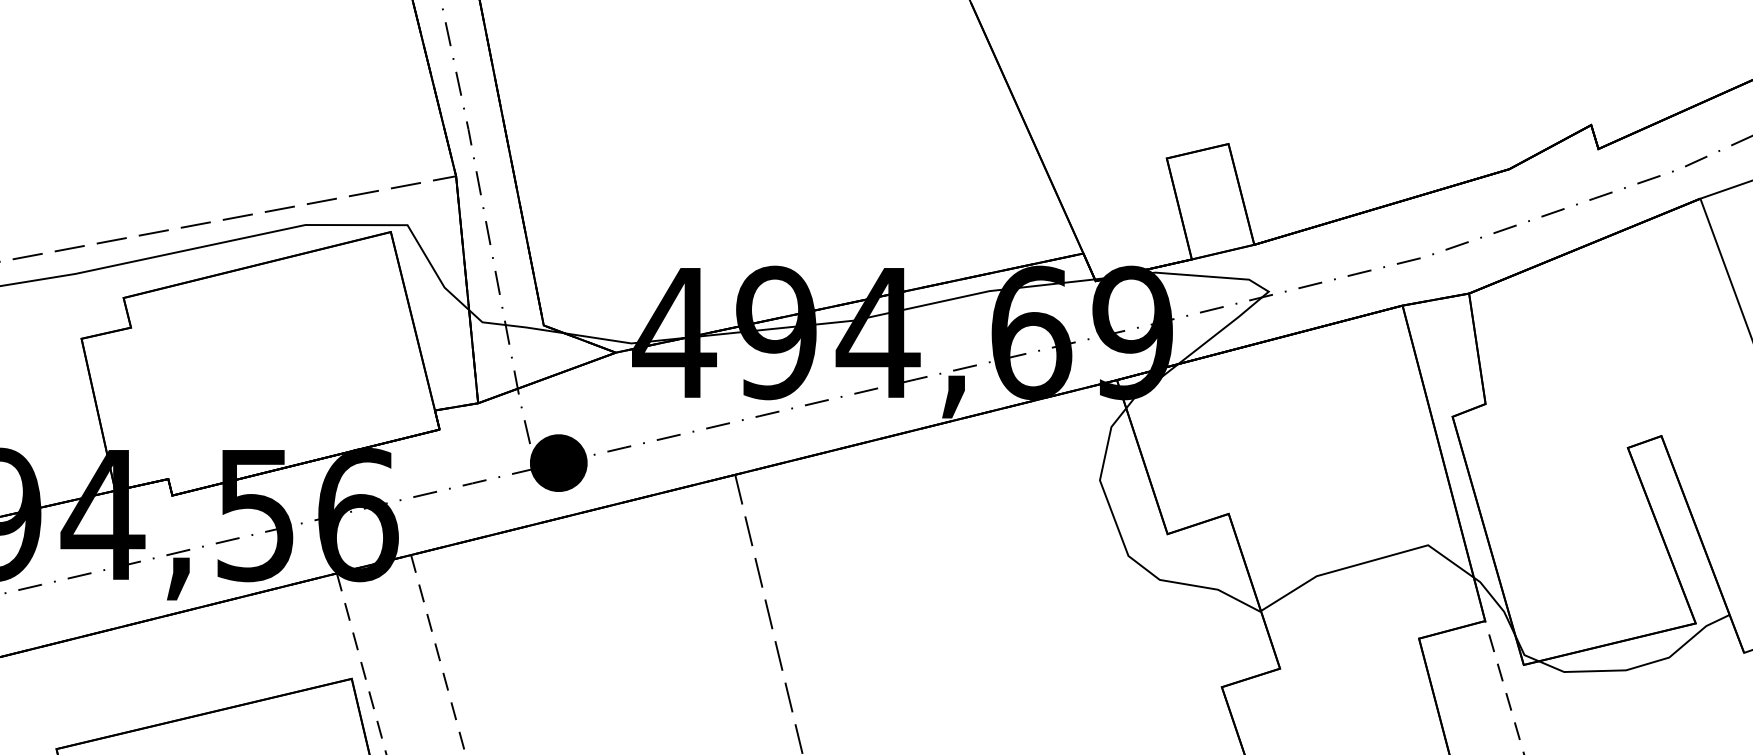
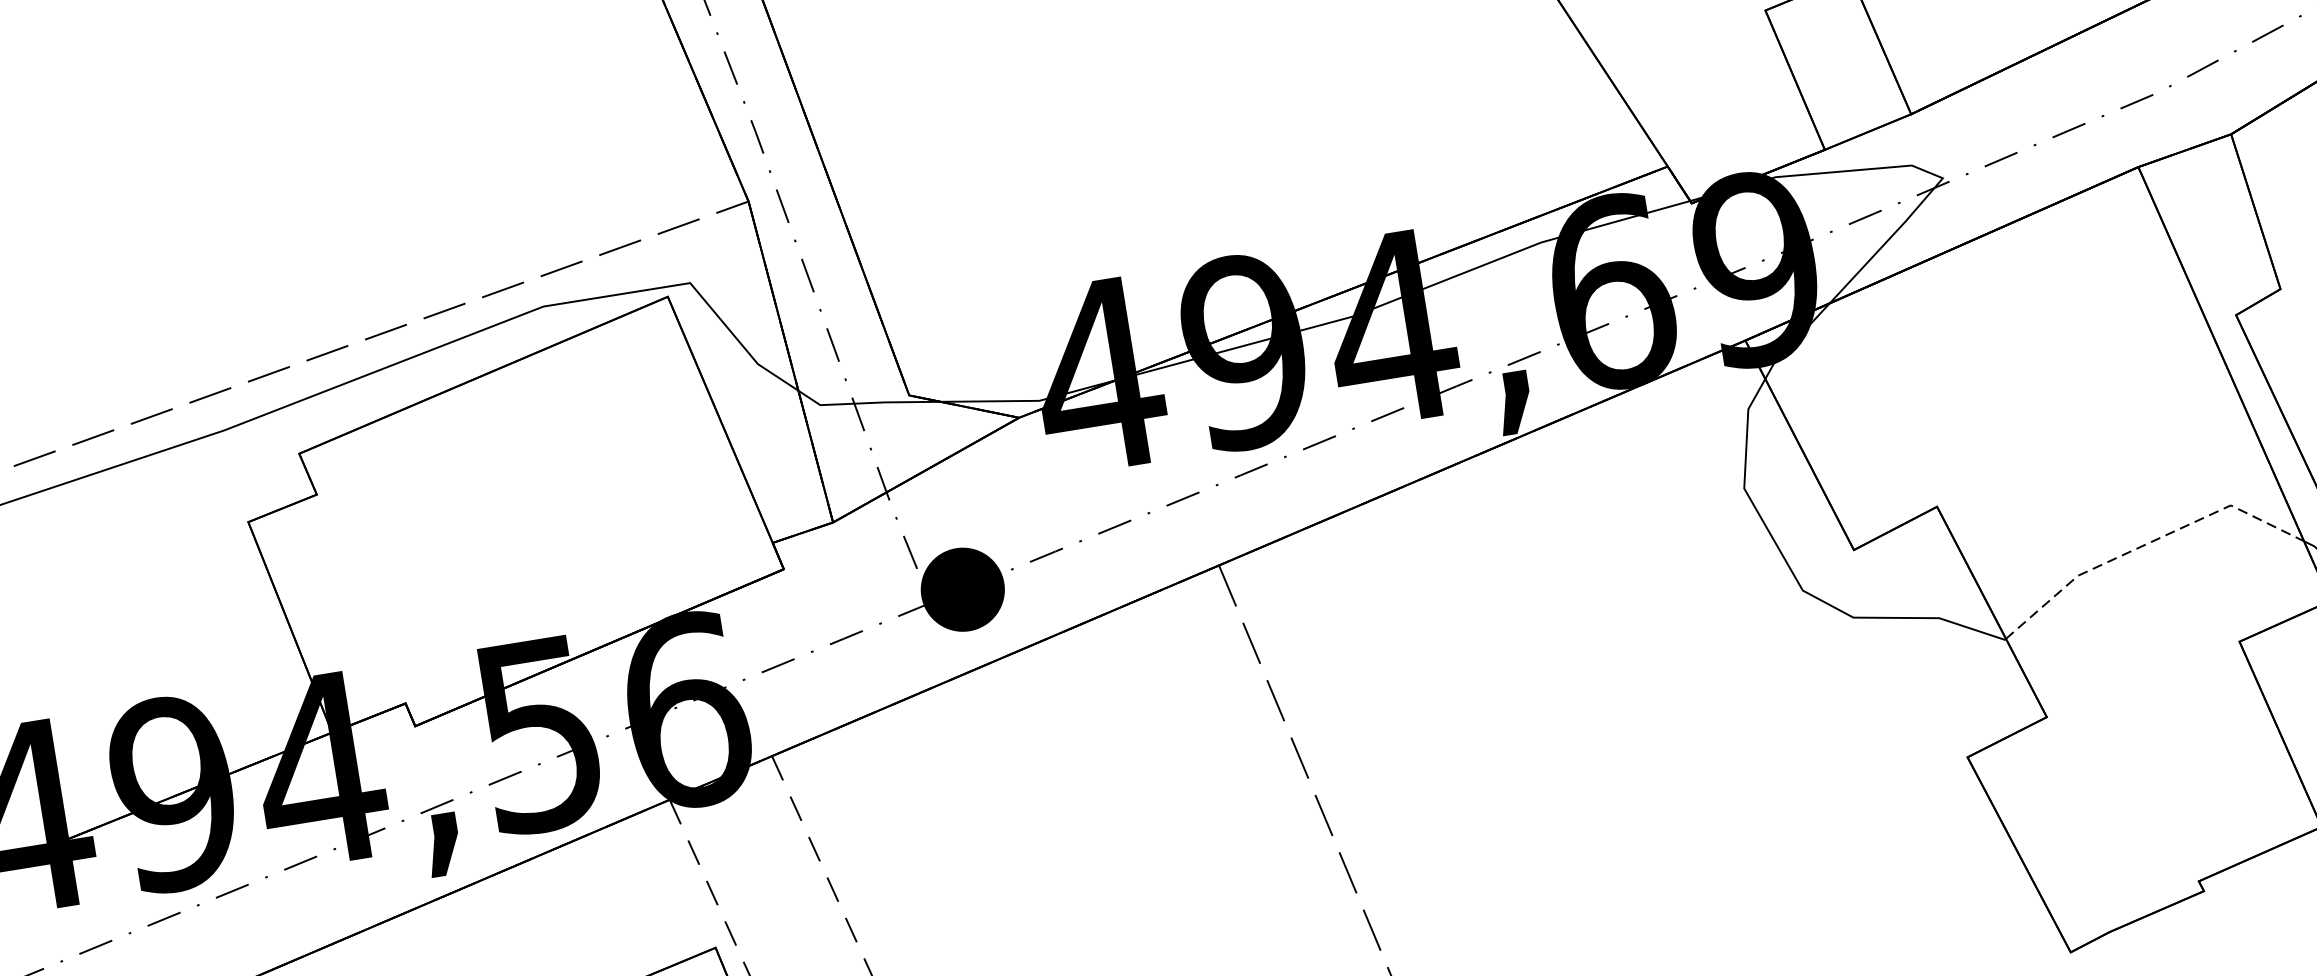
line: (1367, 562) -> (2147, 544), solid -> dashed

